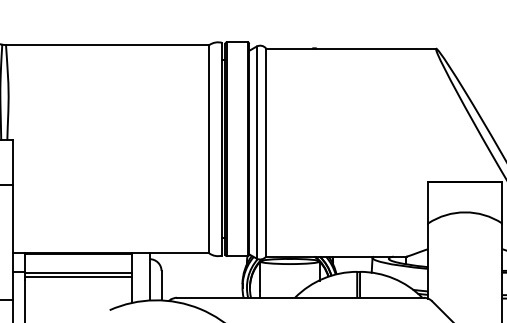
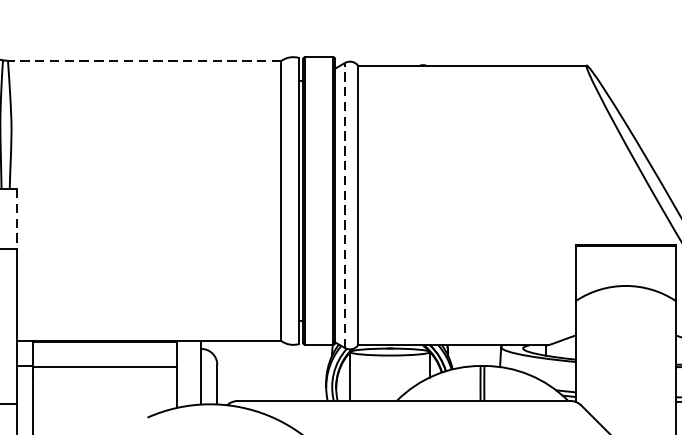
line: (107, 45) -> (144, 61), solid -> dashed
line: (256, 152) -> (345, 205), solid -> dashed
line: (13, 163) -> (18, 220), solid -> dashed
line: (77, 277) -> (104, 373), removed

